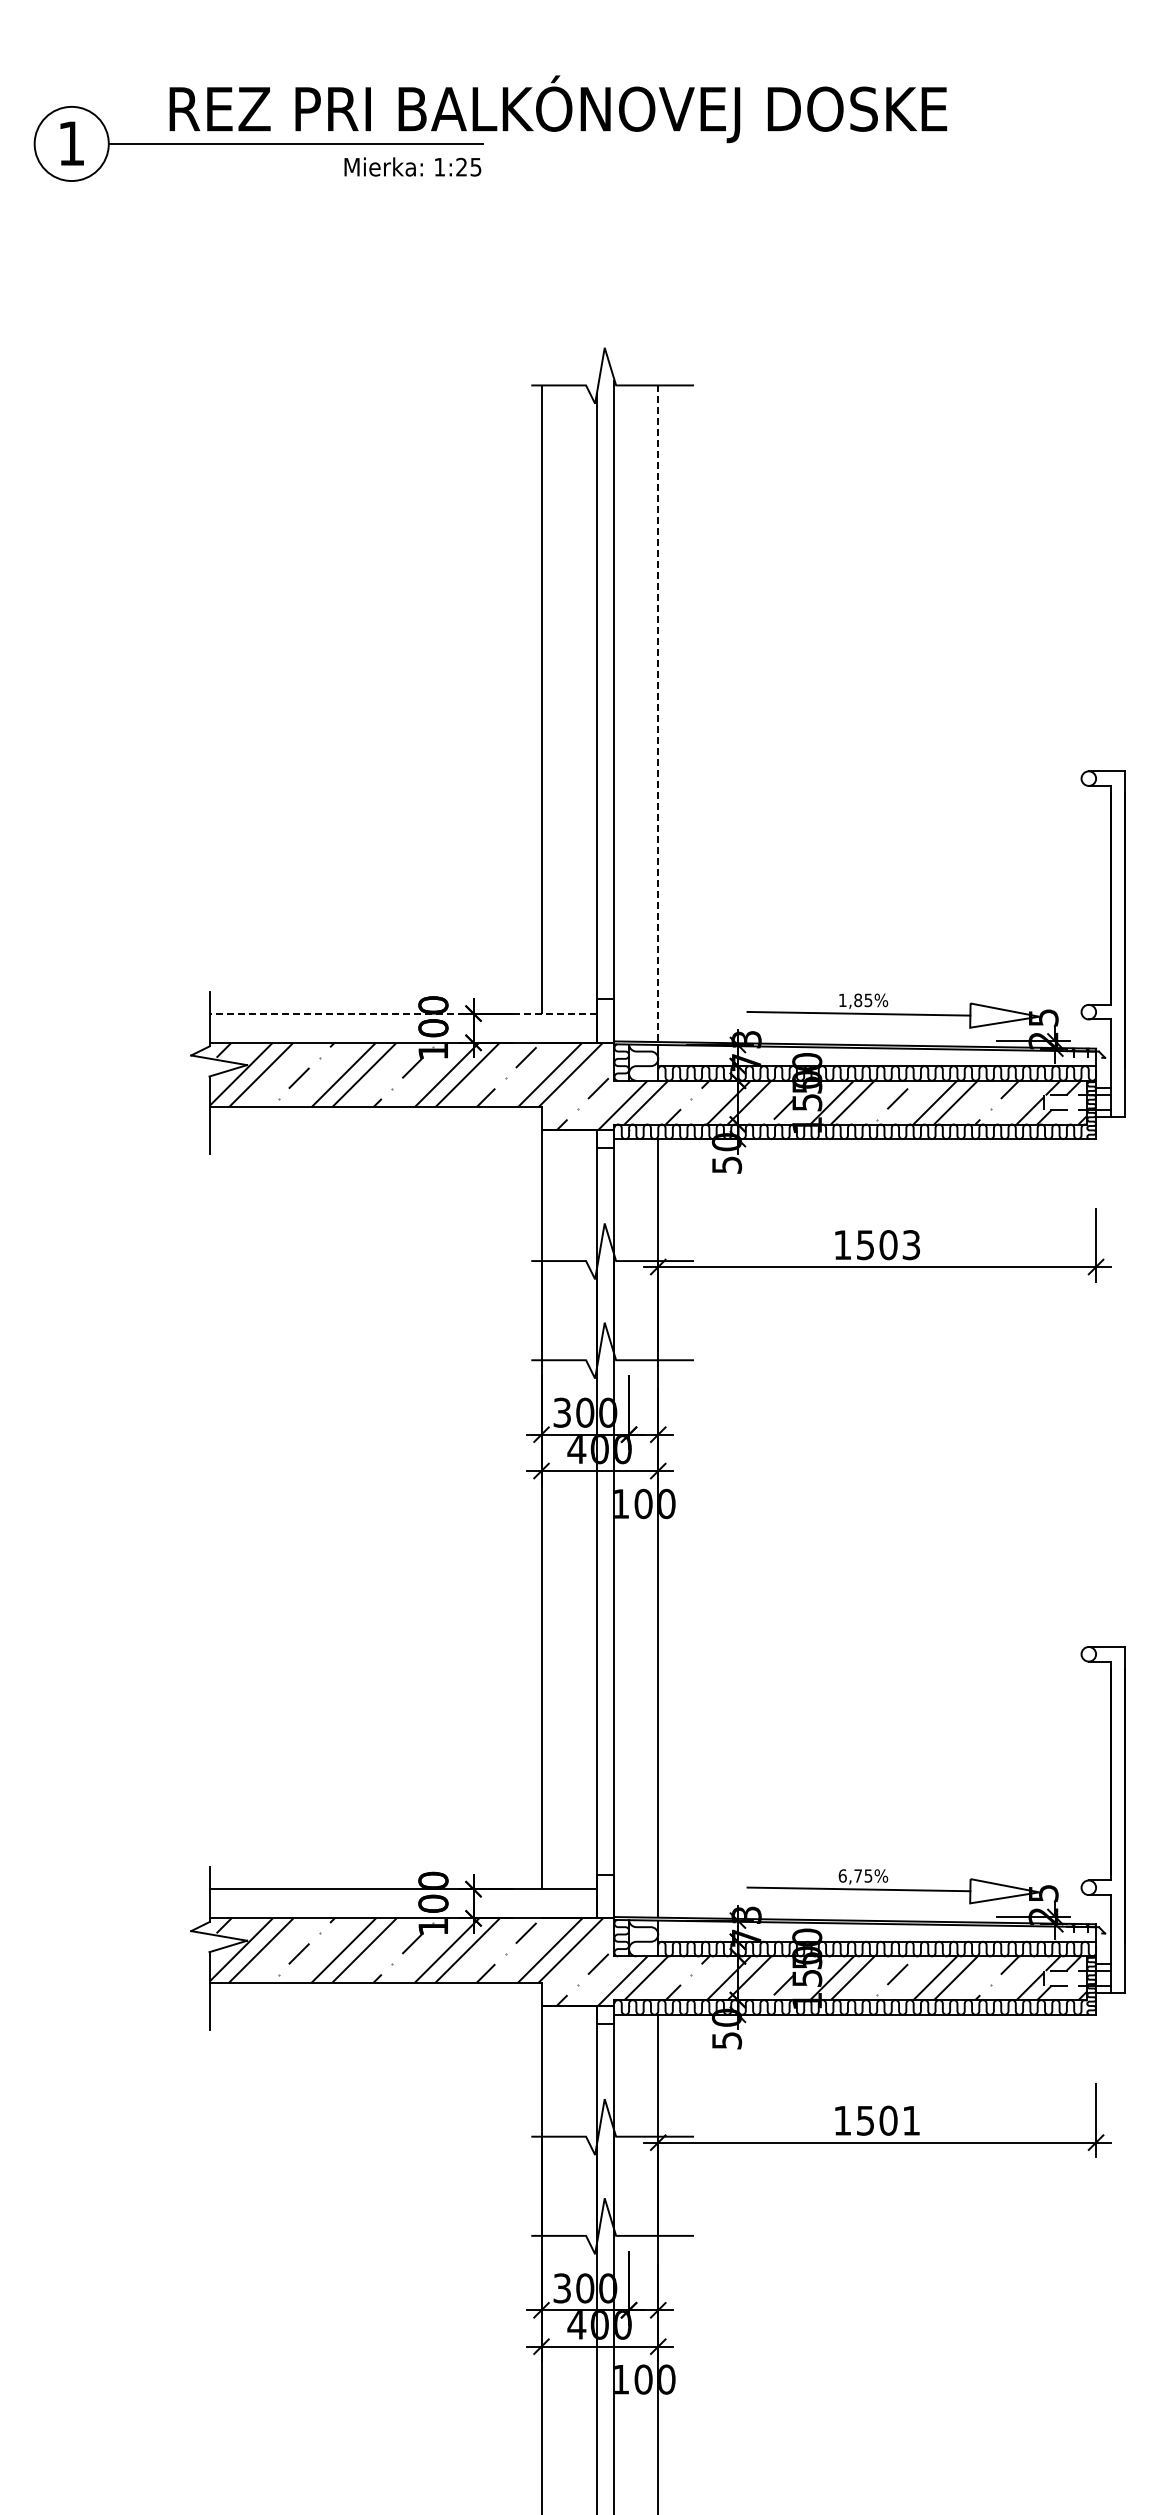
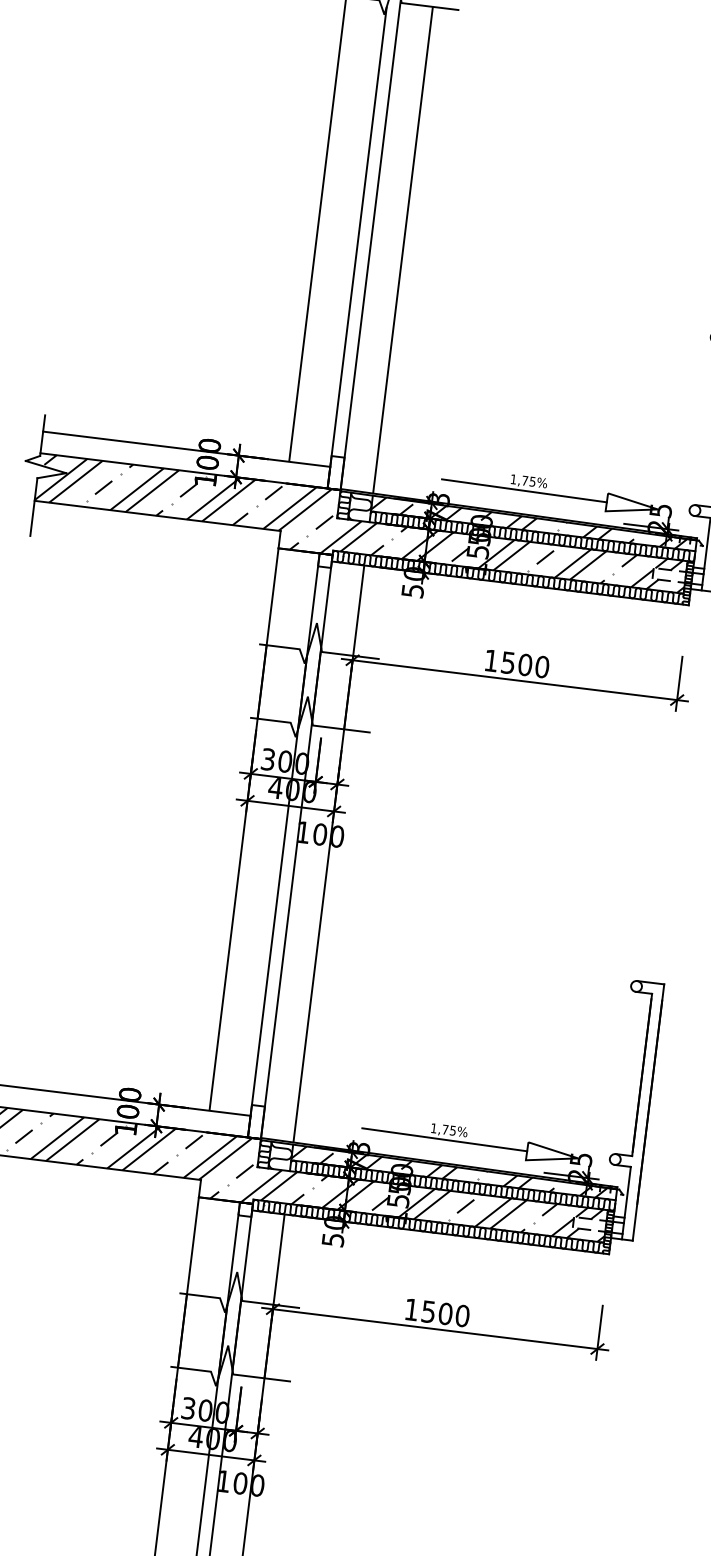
line: (658, 714) -> (403, 250), dashed -> solid
text: (858, 1000) -> (525, 480), 1,85%%% -> 1,75%%%
line: (403, 1013) -> (186, 449), dashed -> solid
hatch: (870, 1055) -> (529, 522), added
text: (911, 1245) -> (542, 667), 1503 -> 1500
text: (842, 1875) -> (433, 1127), 6,75%%% -> 1,75%%%
hatch: (870, 1930) -> (449, 1171), added
text: (911, 2120) -> (462, 1315), 1501 -> 1500

